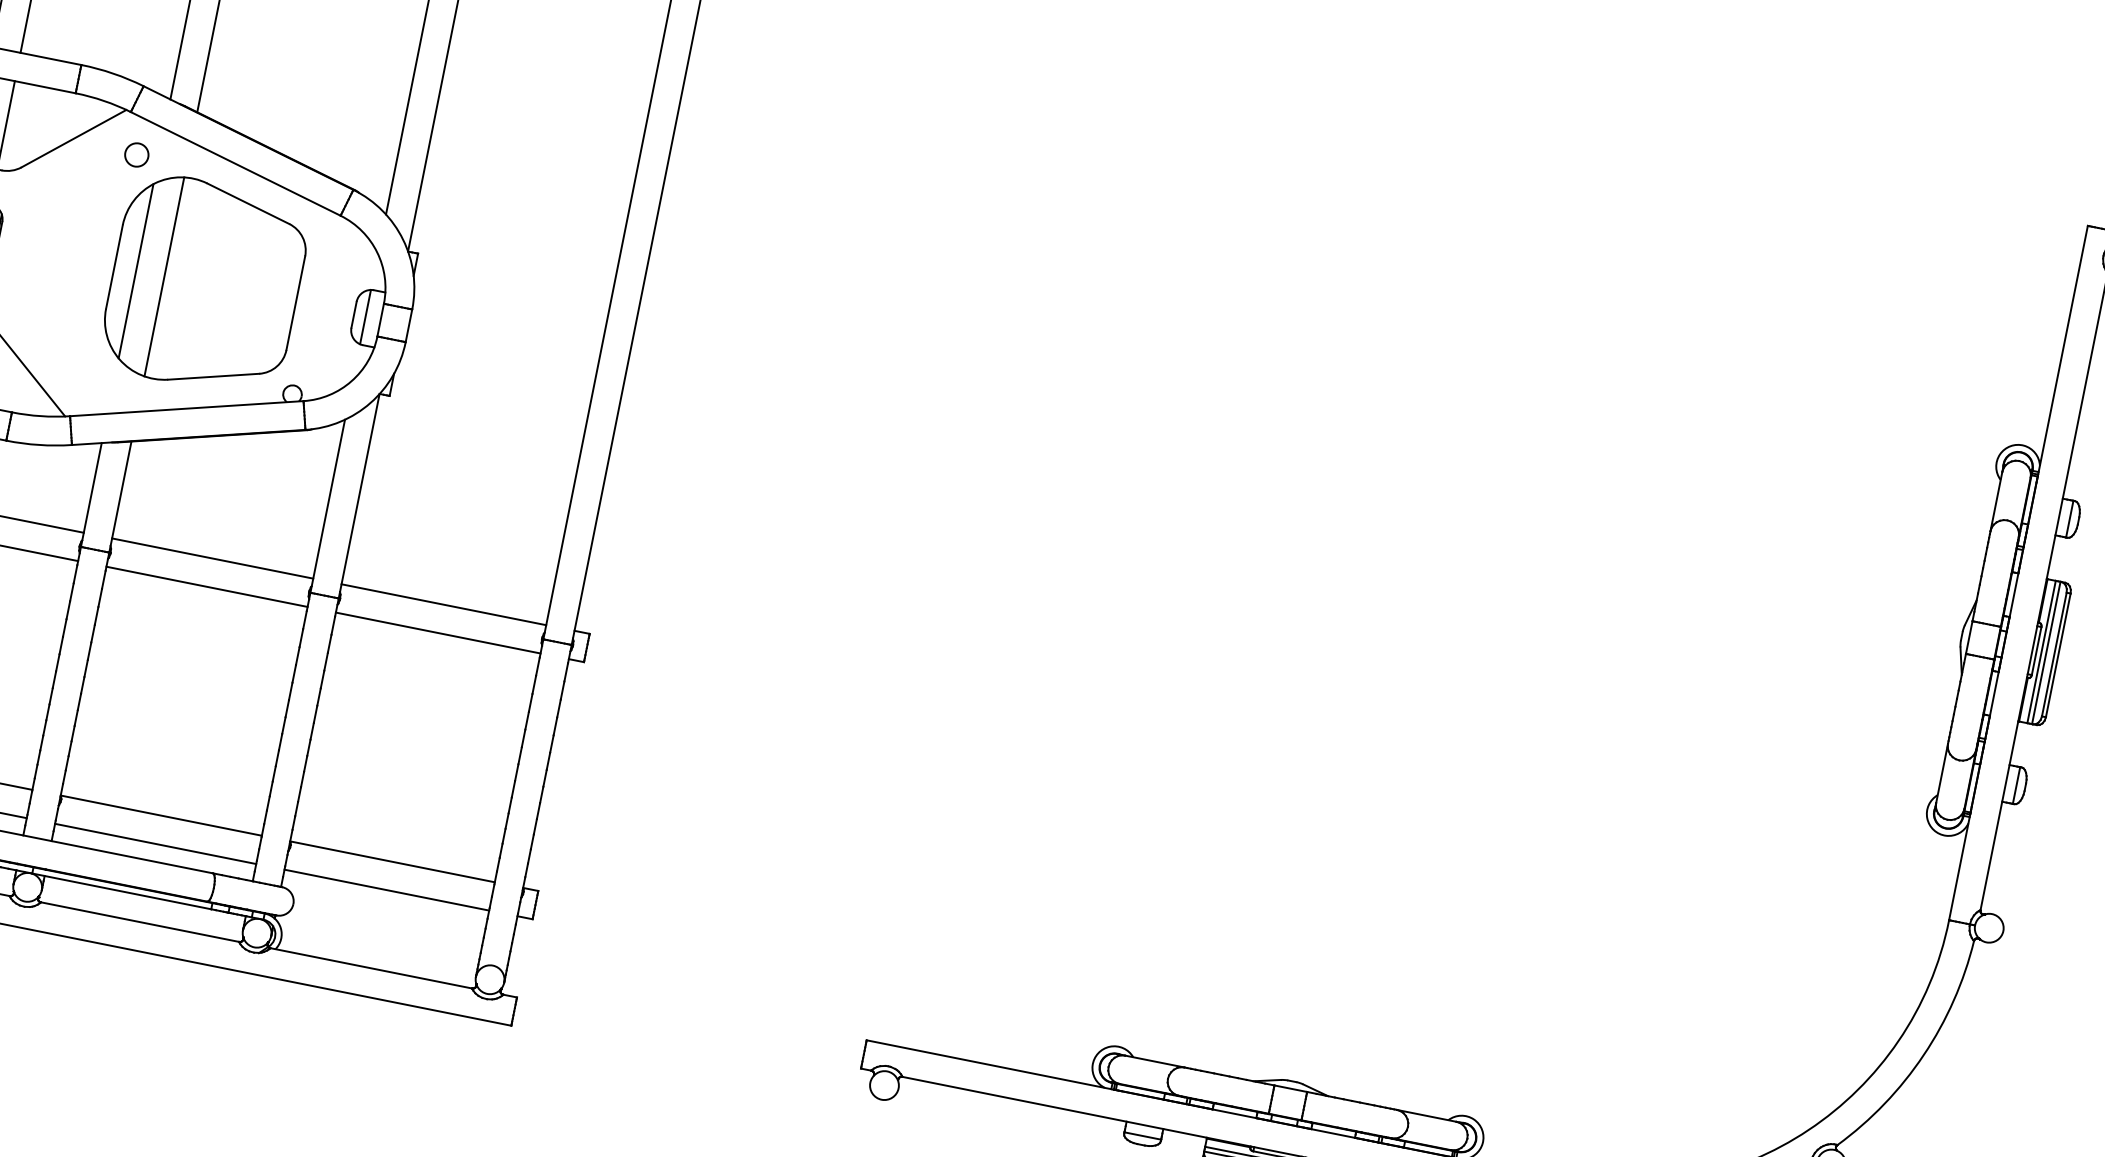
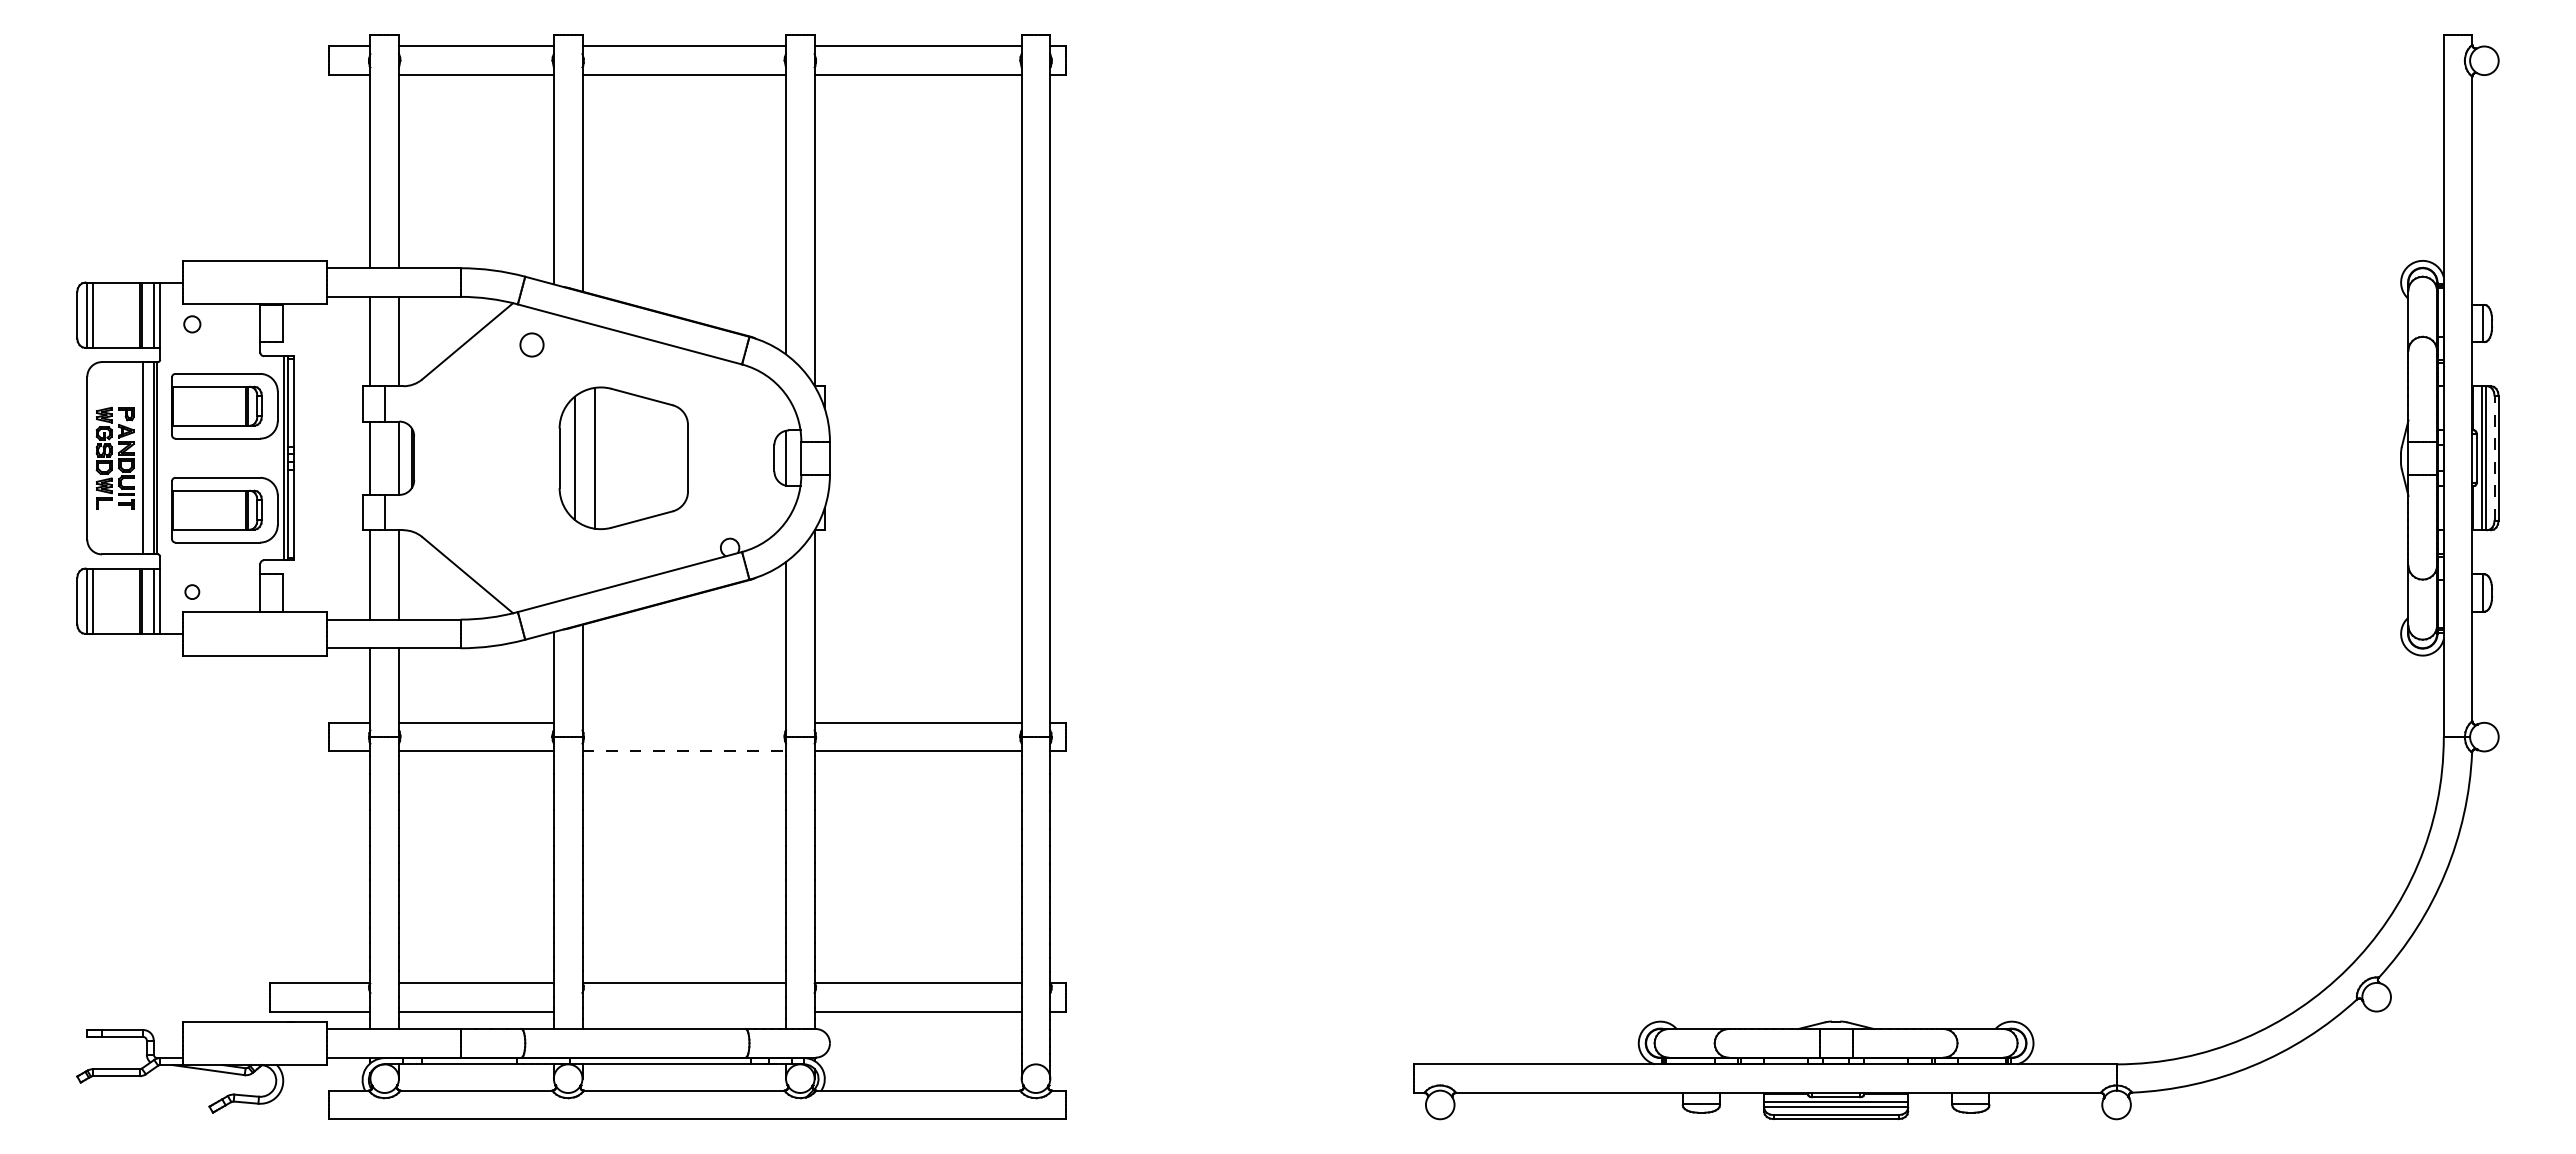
part: (204, 285) -> (623, 458), size x0.7
line: (212, 558) -> (684, 722), removed
line: (207, 586) -> (684, 751), solid -> dashed
line: (2054, 654) -> (2494, 458), solid -> dashed
line: (155, 843) -> (684, 1011), removed

